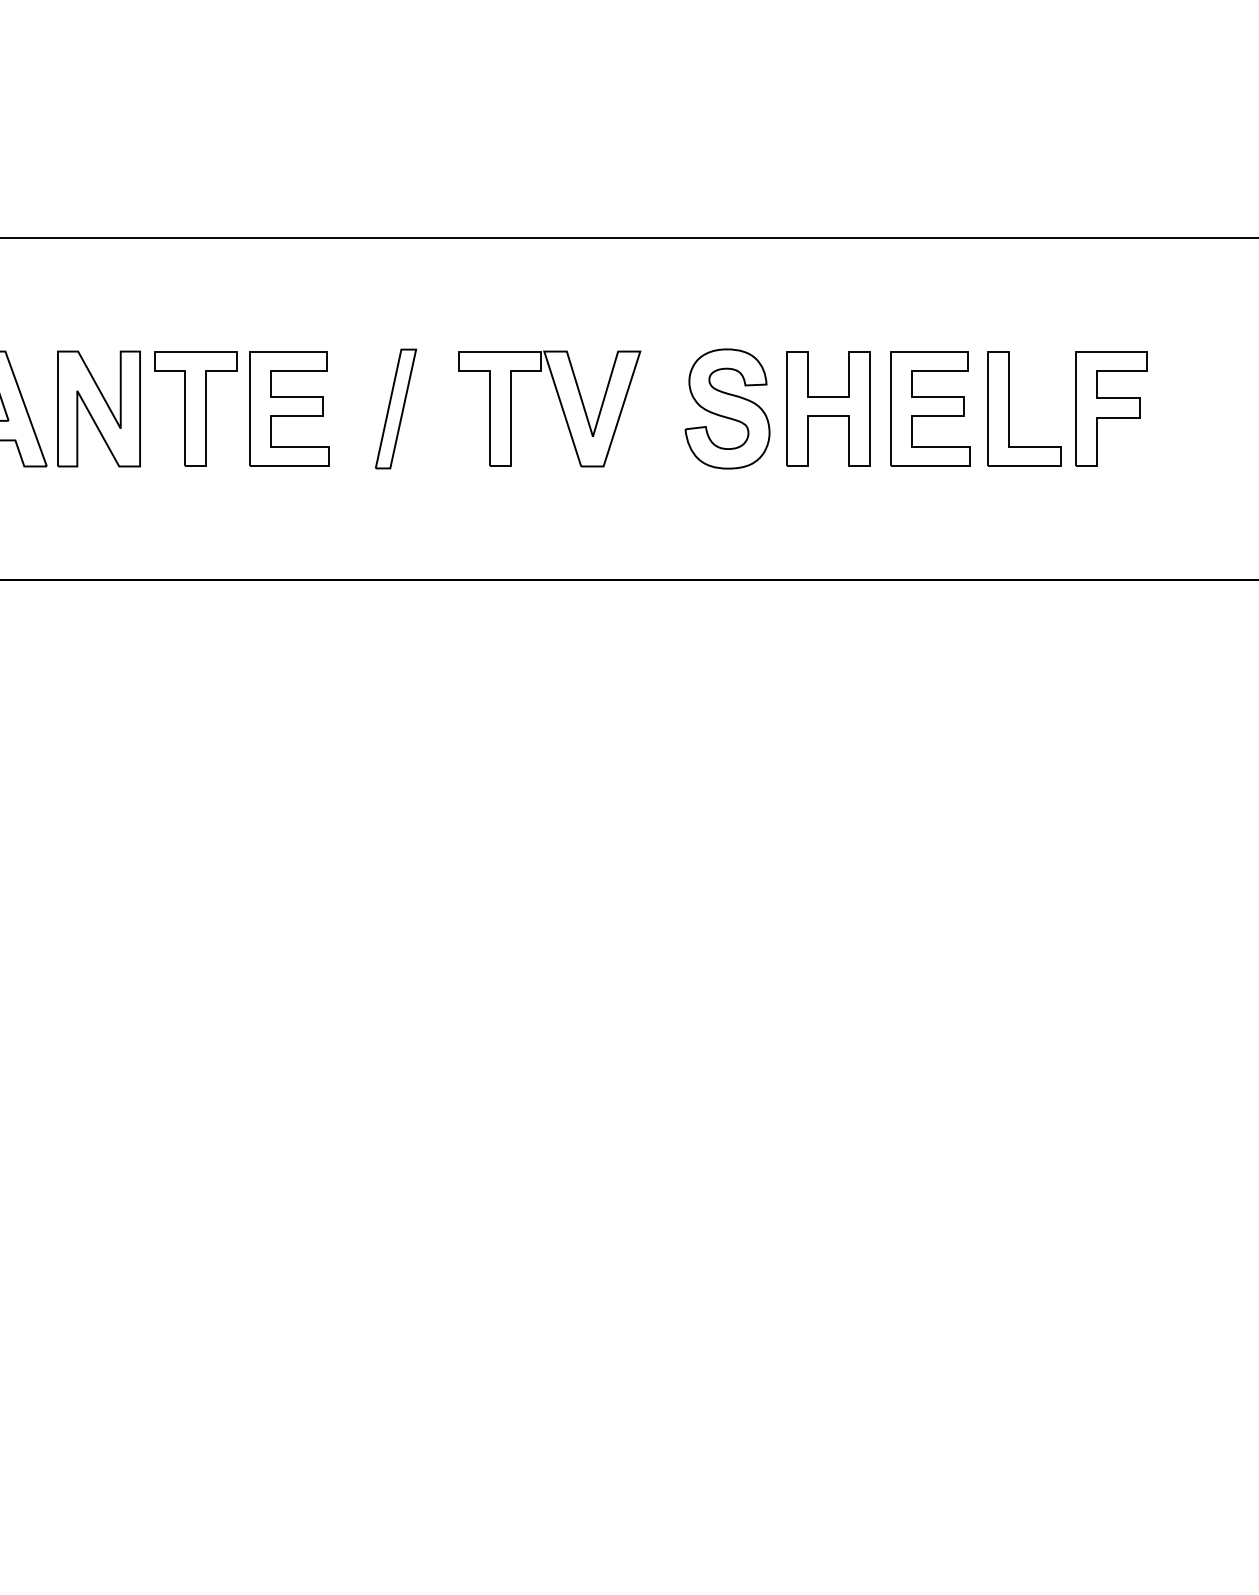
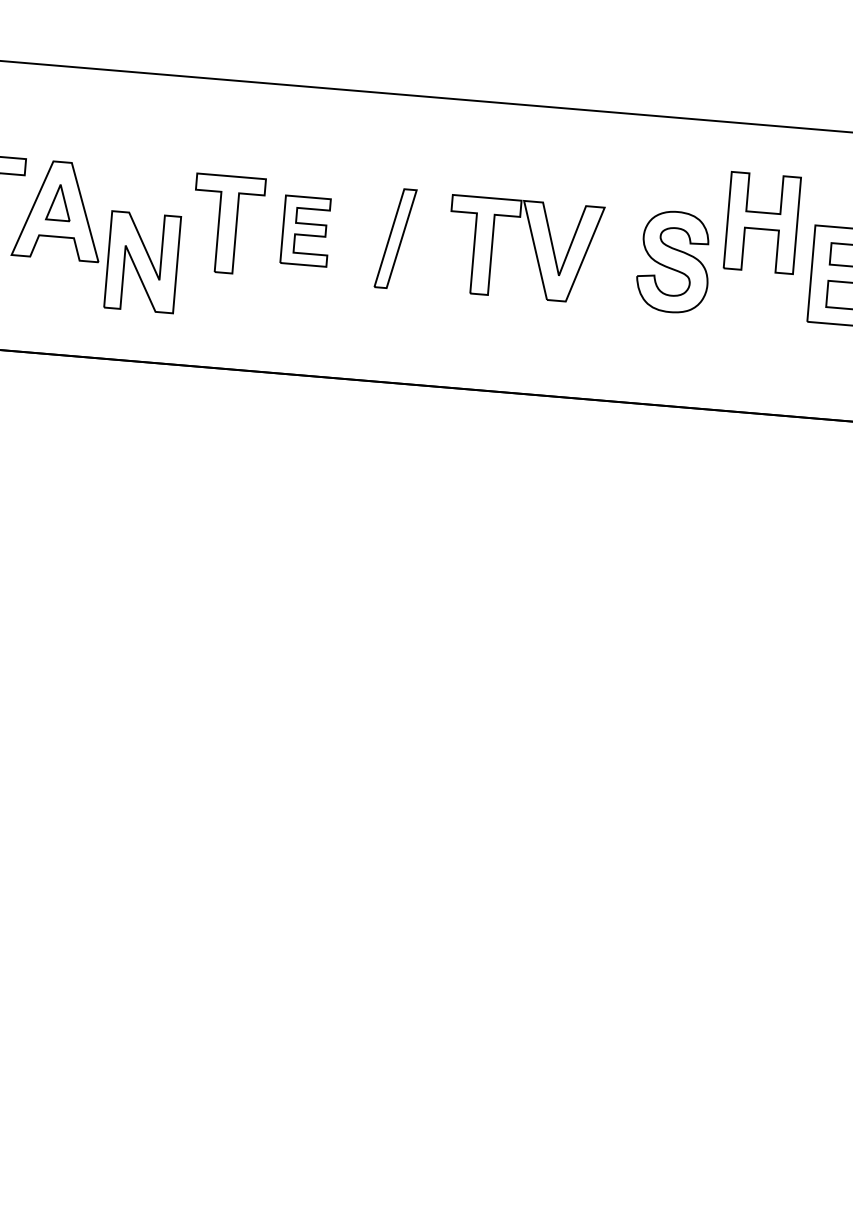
part: (98, 408) -> (142, 261), moved
part: (289, 408) -> (306, 230), size x0.7
part: (828, 408) -> (762, 222), moved

